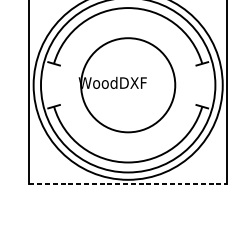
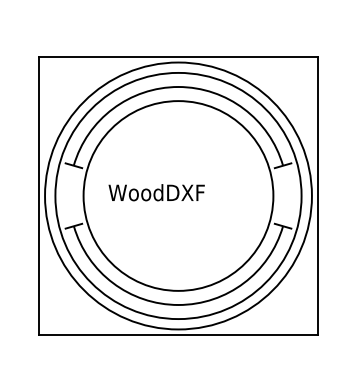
circle: (128, 84) -> (178, 195), size x1.43
line: (128, 184) -> (178, 335), dashed -> solid

